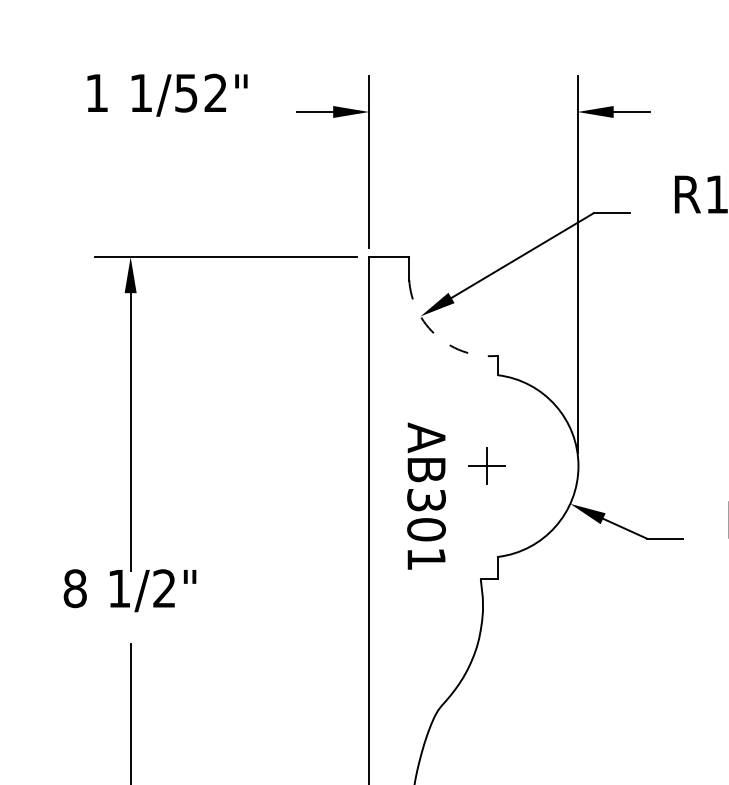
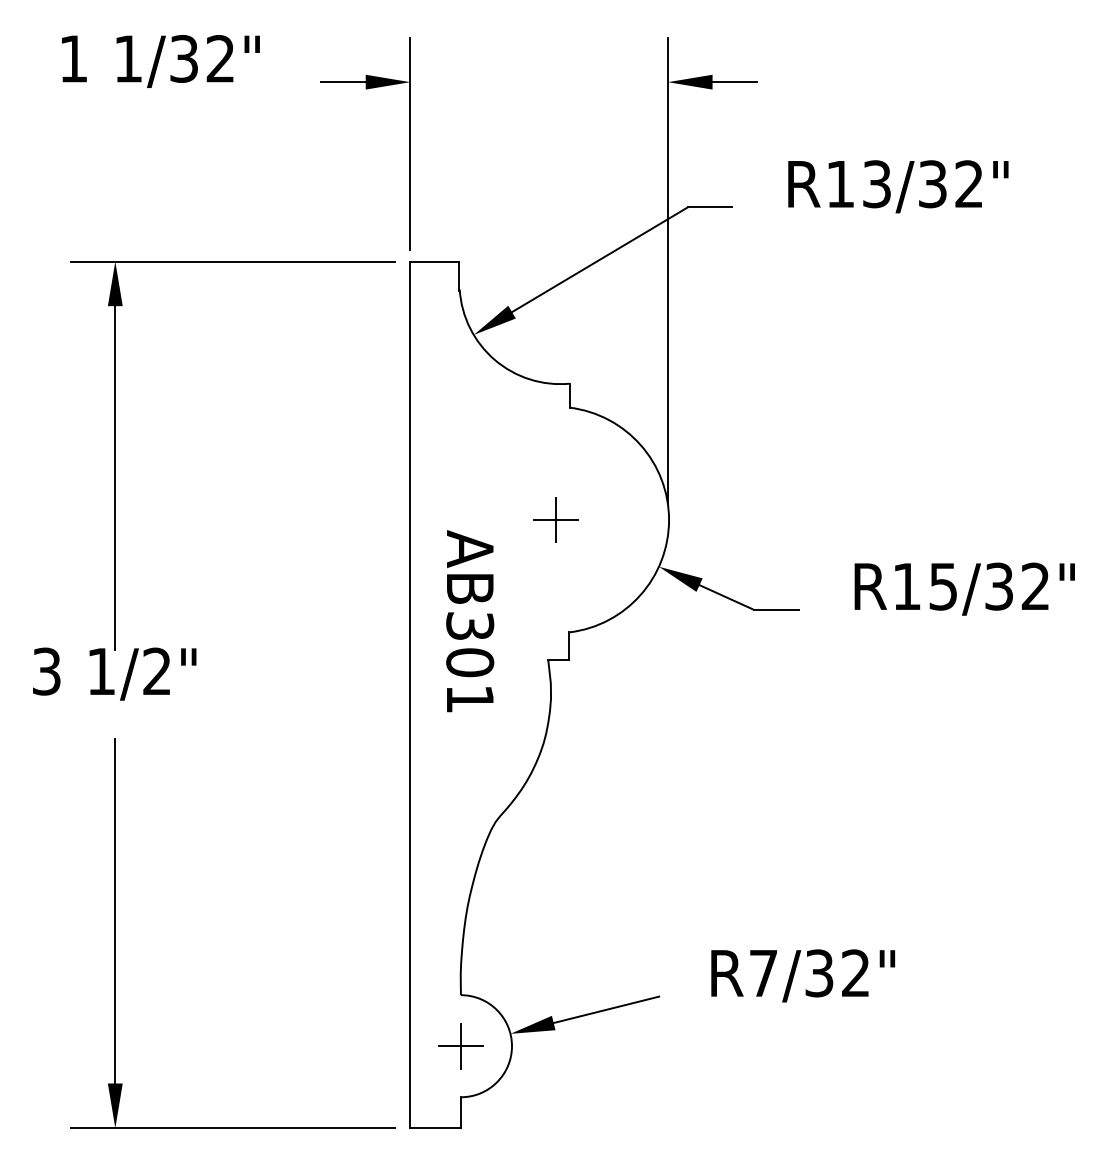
text: (186, 92) -> (184, 58), 1/52" -> 1/32"
arc: (437, 336) -> (494, 359), dashed -> solid
text: (426, 496) -> (470, 621), moved
text: (75, 588) -> (46, 671), 8 -> 3

